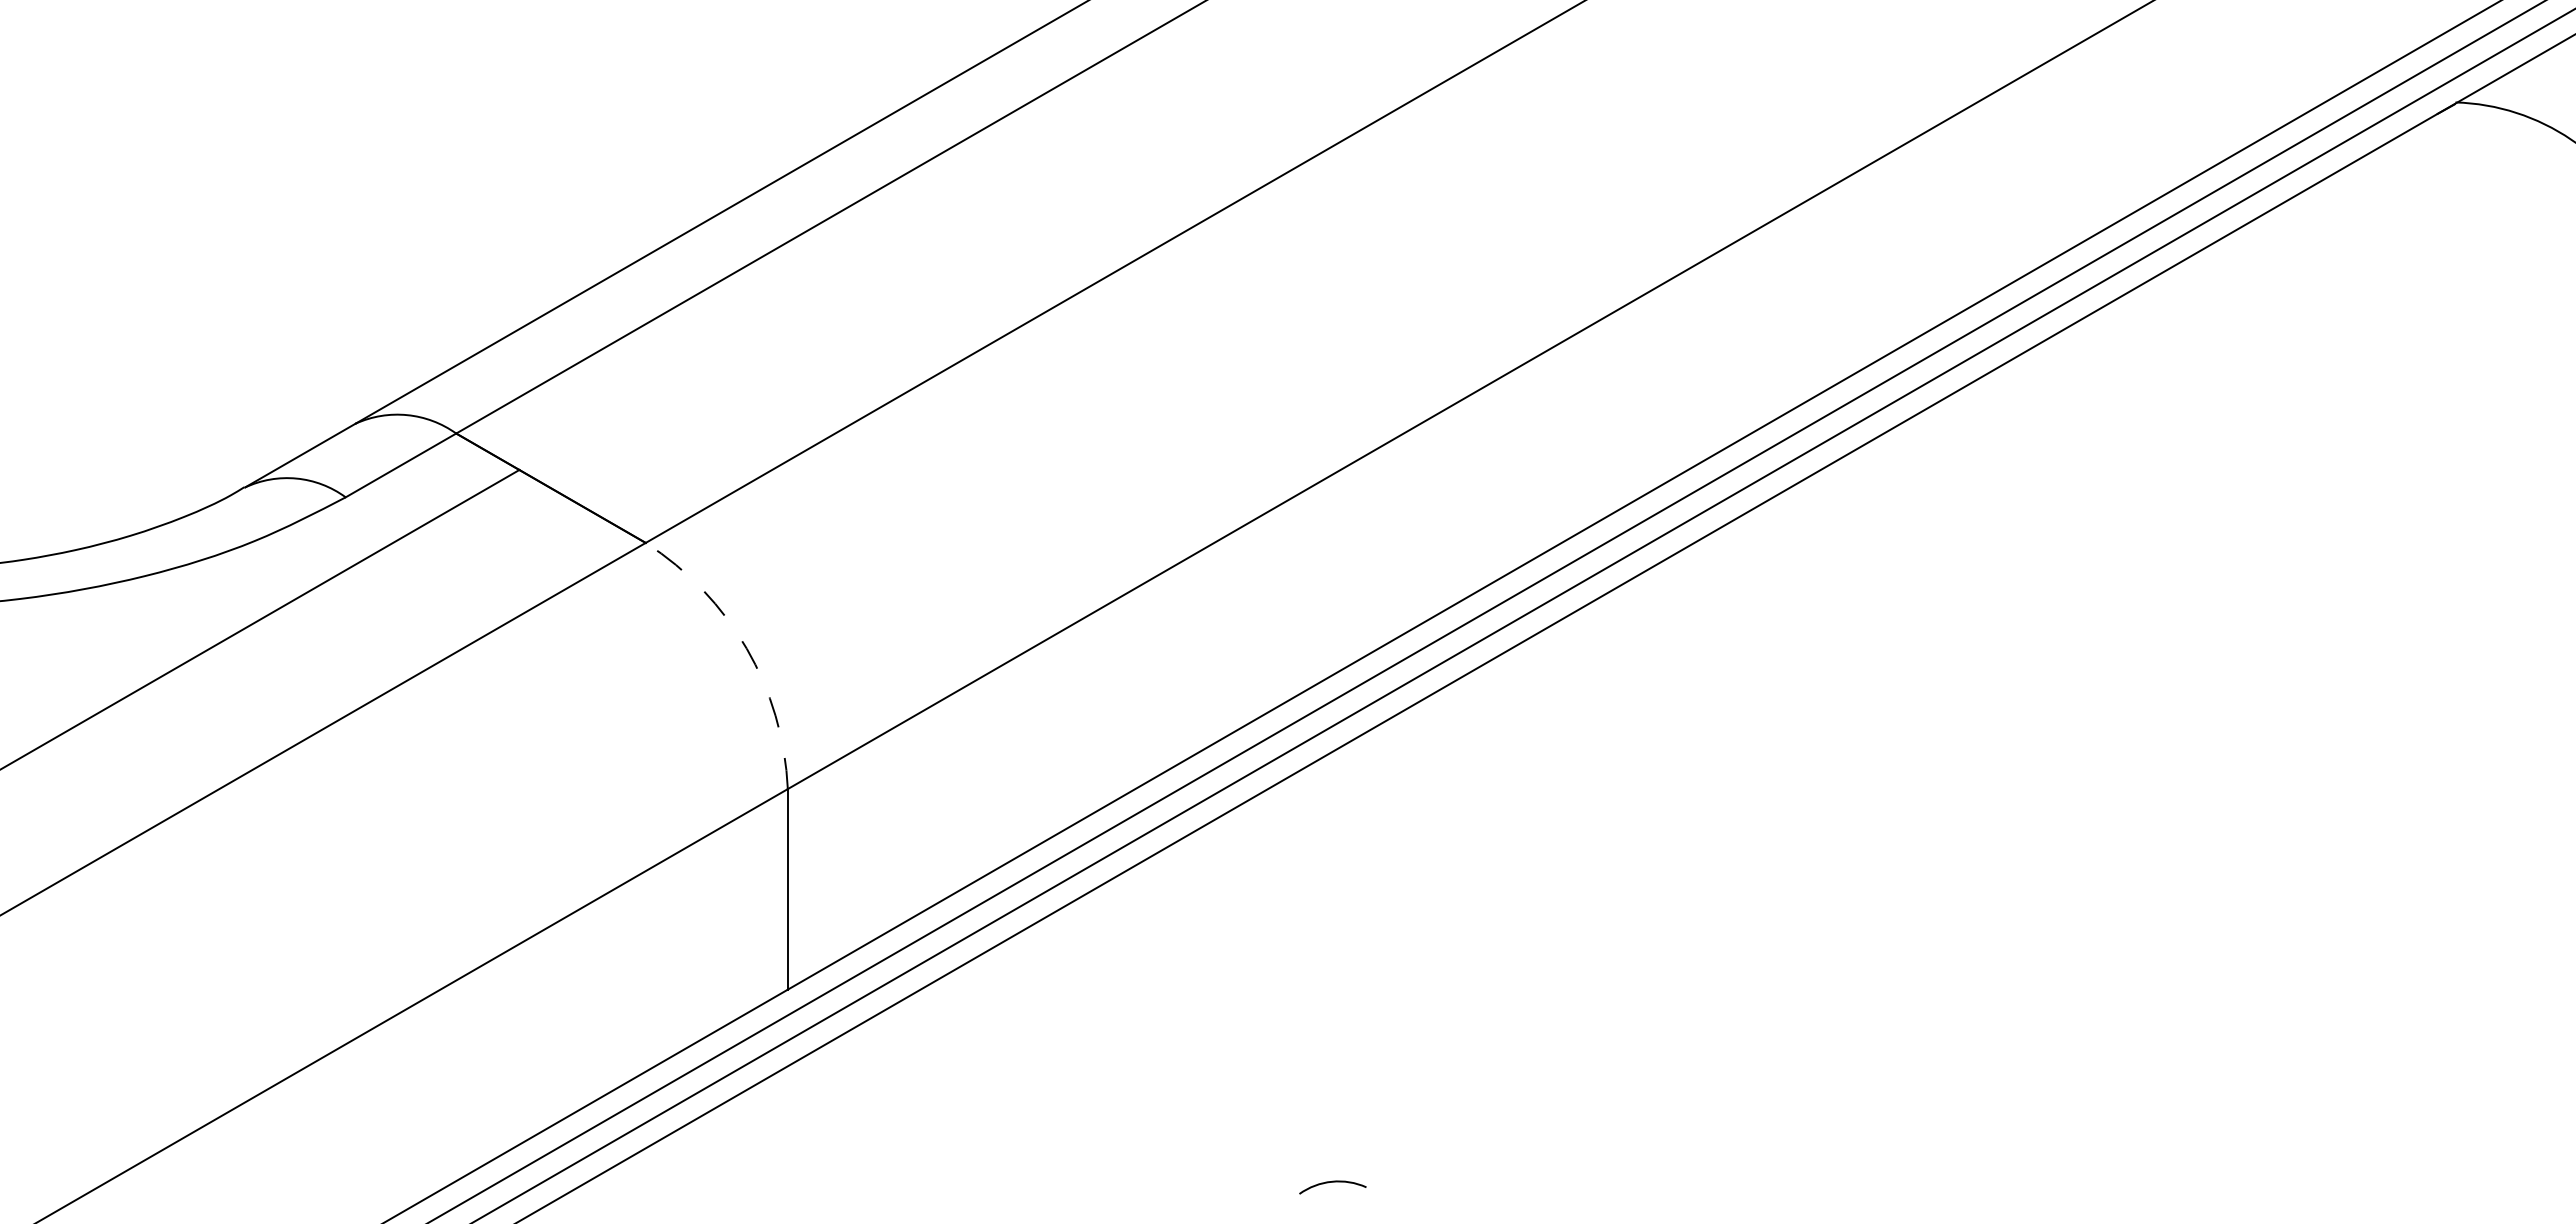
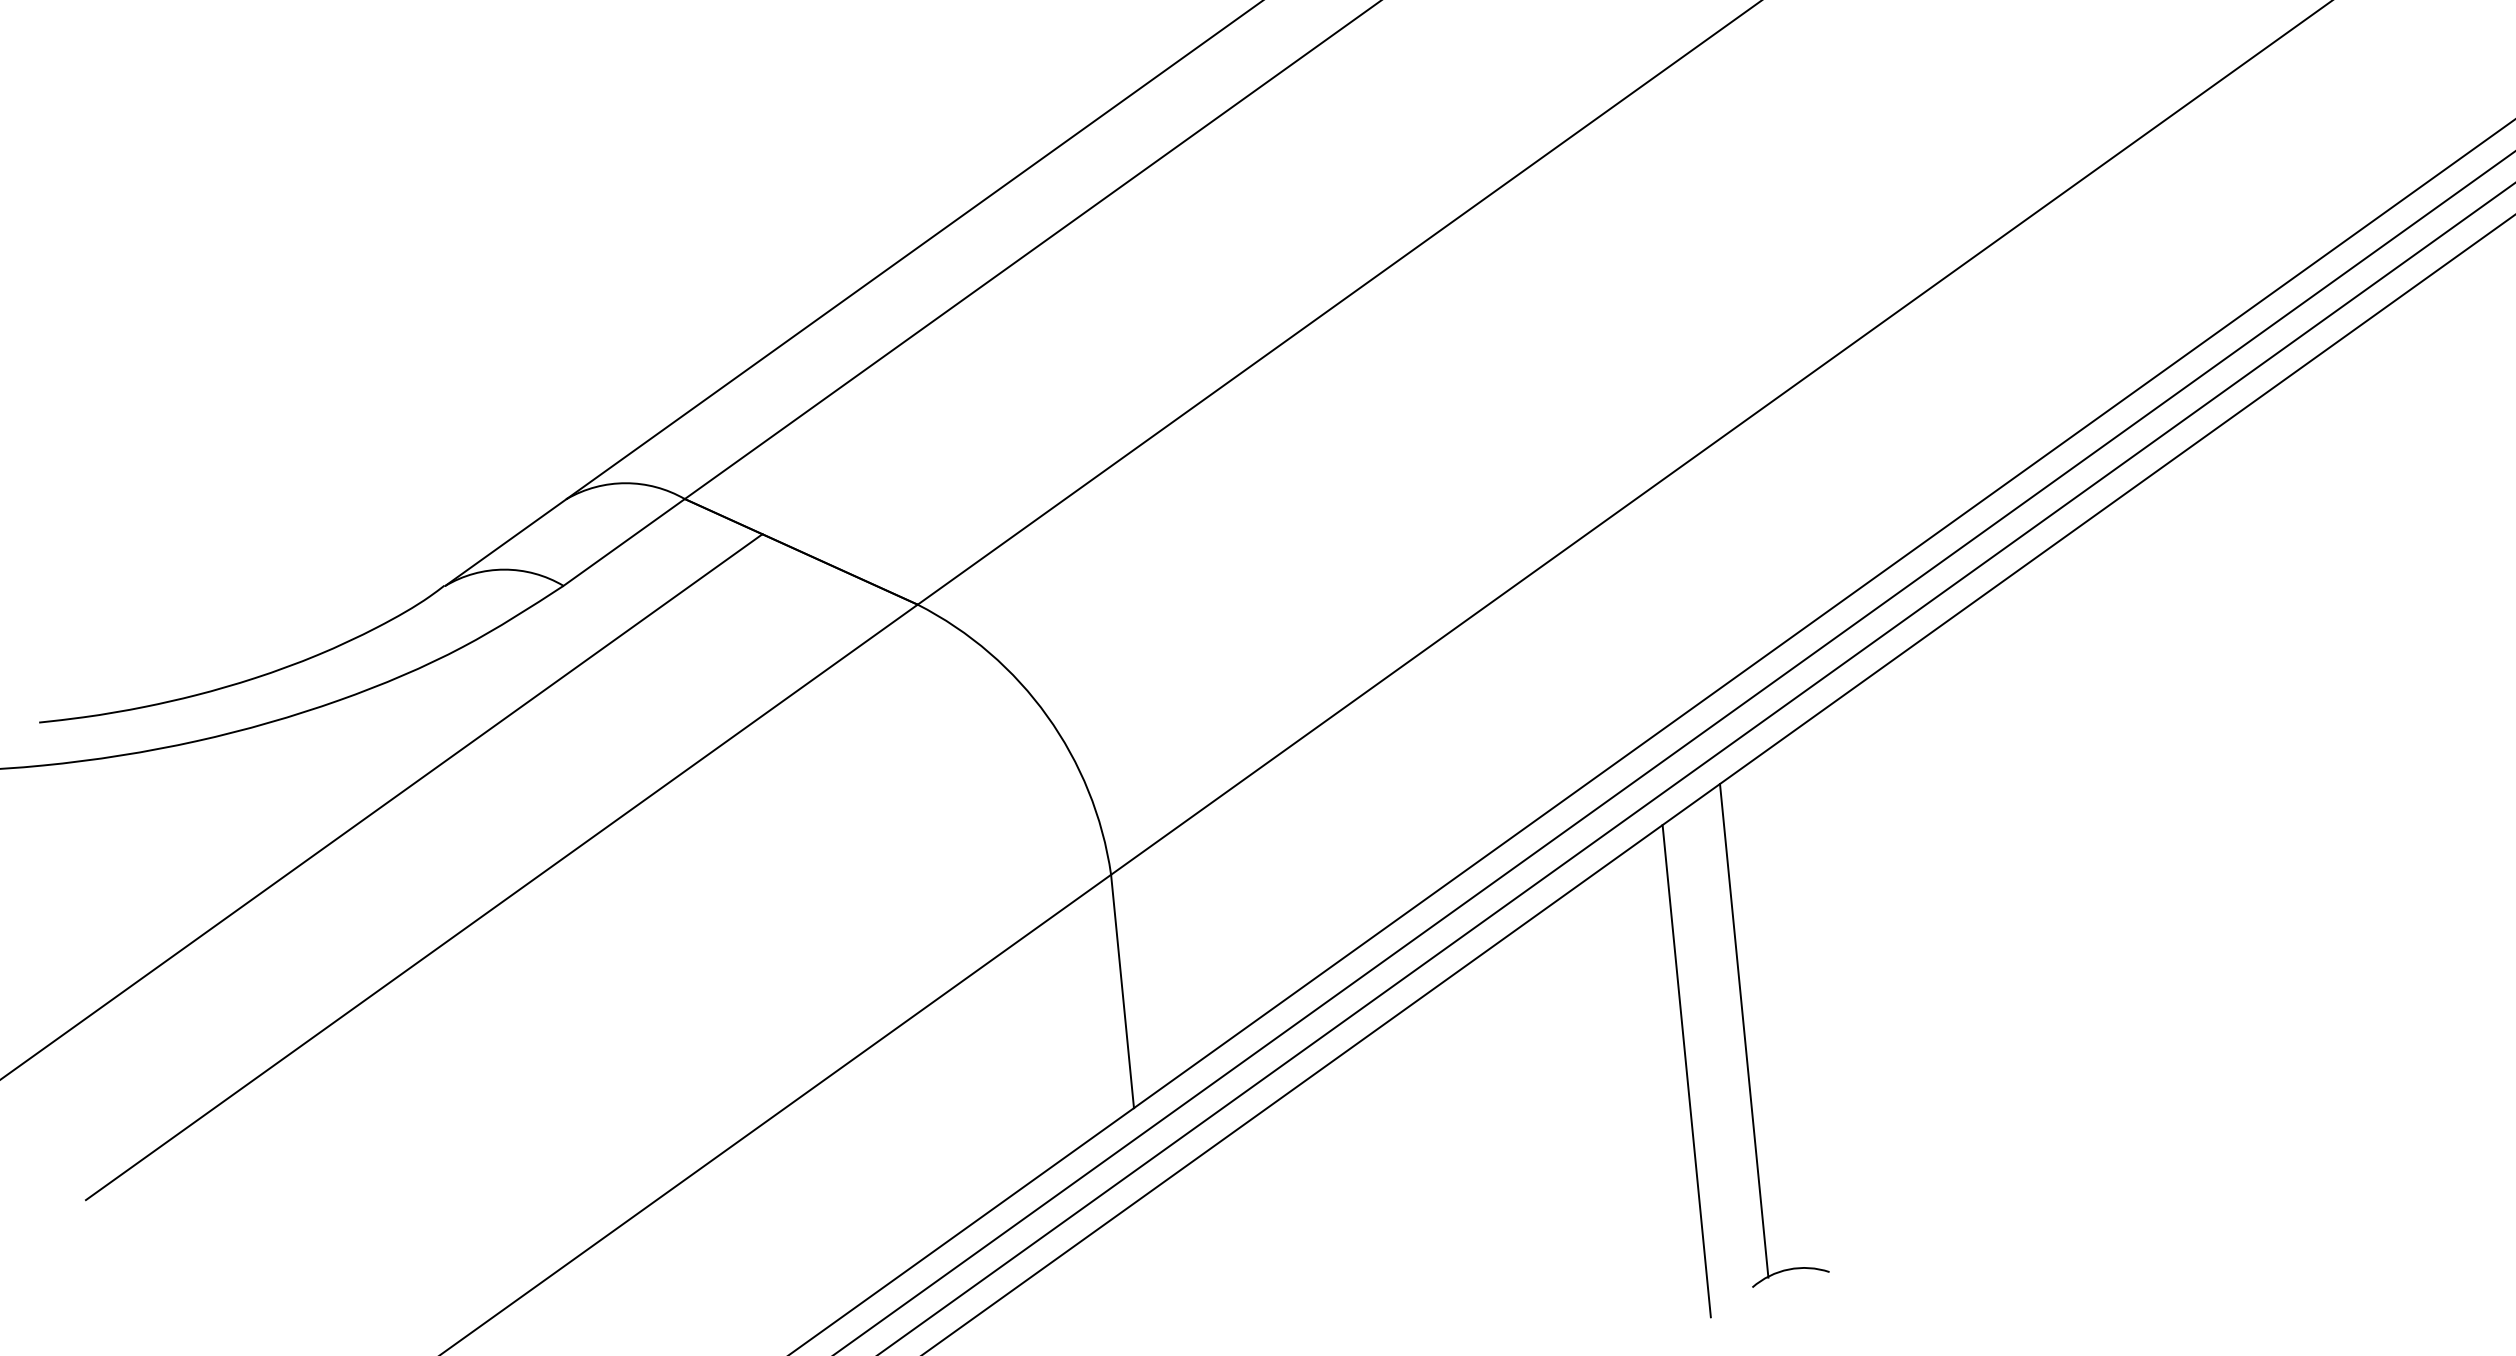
arc: (746, 648) -> (1046, 715), dashed -> solid
line: (1313, 974) -> (1743, 1030), added
line: (1261, 1003) -> (1686, 1070), added

